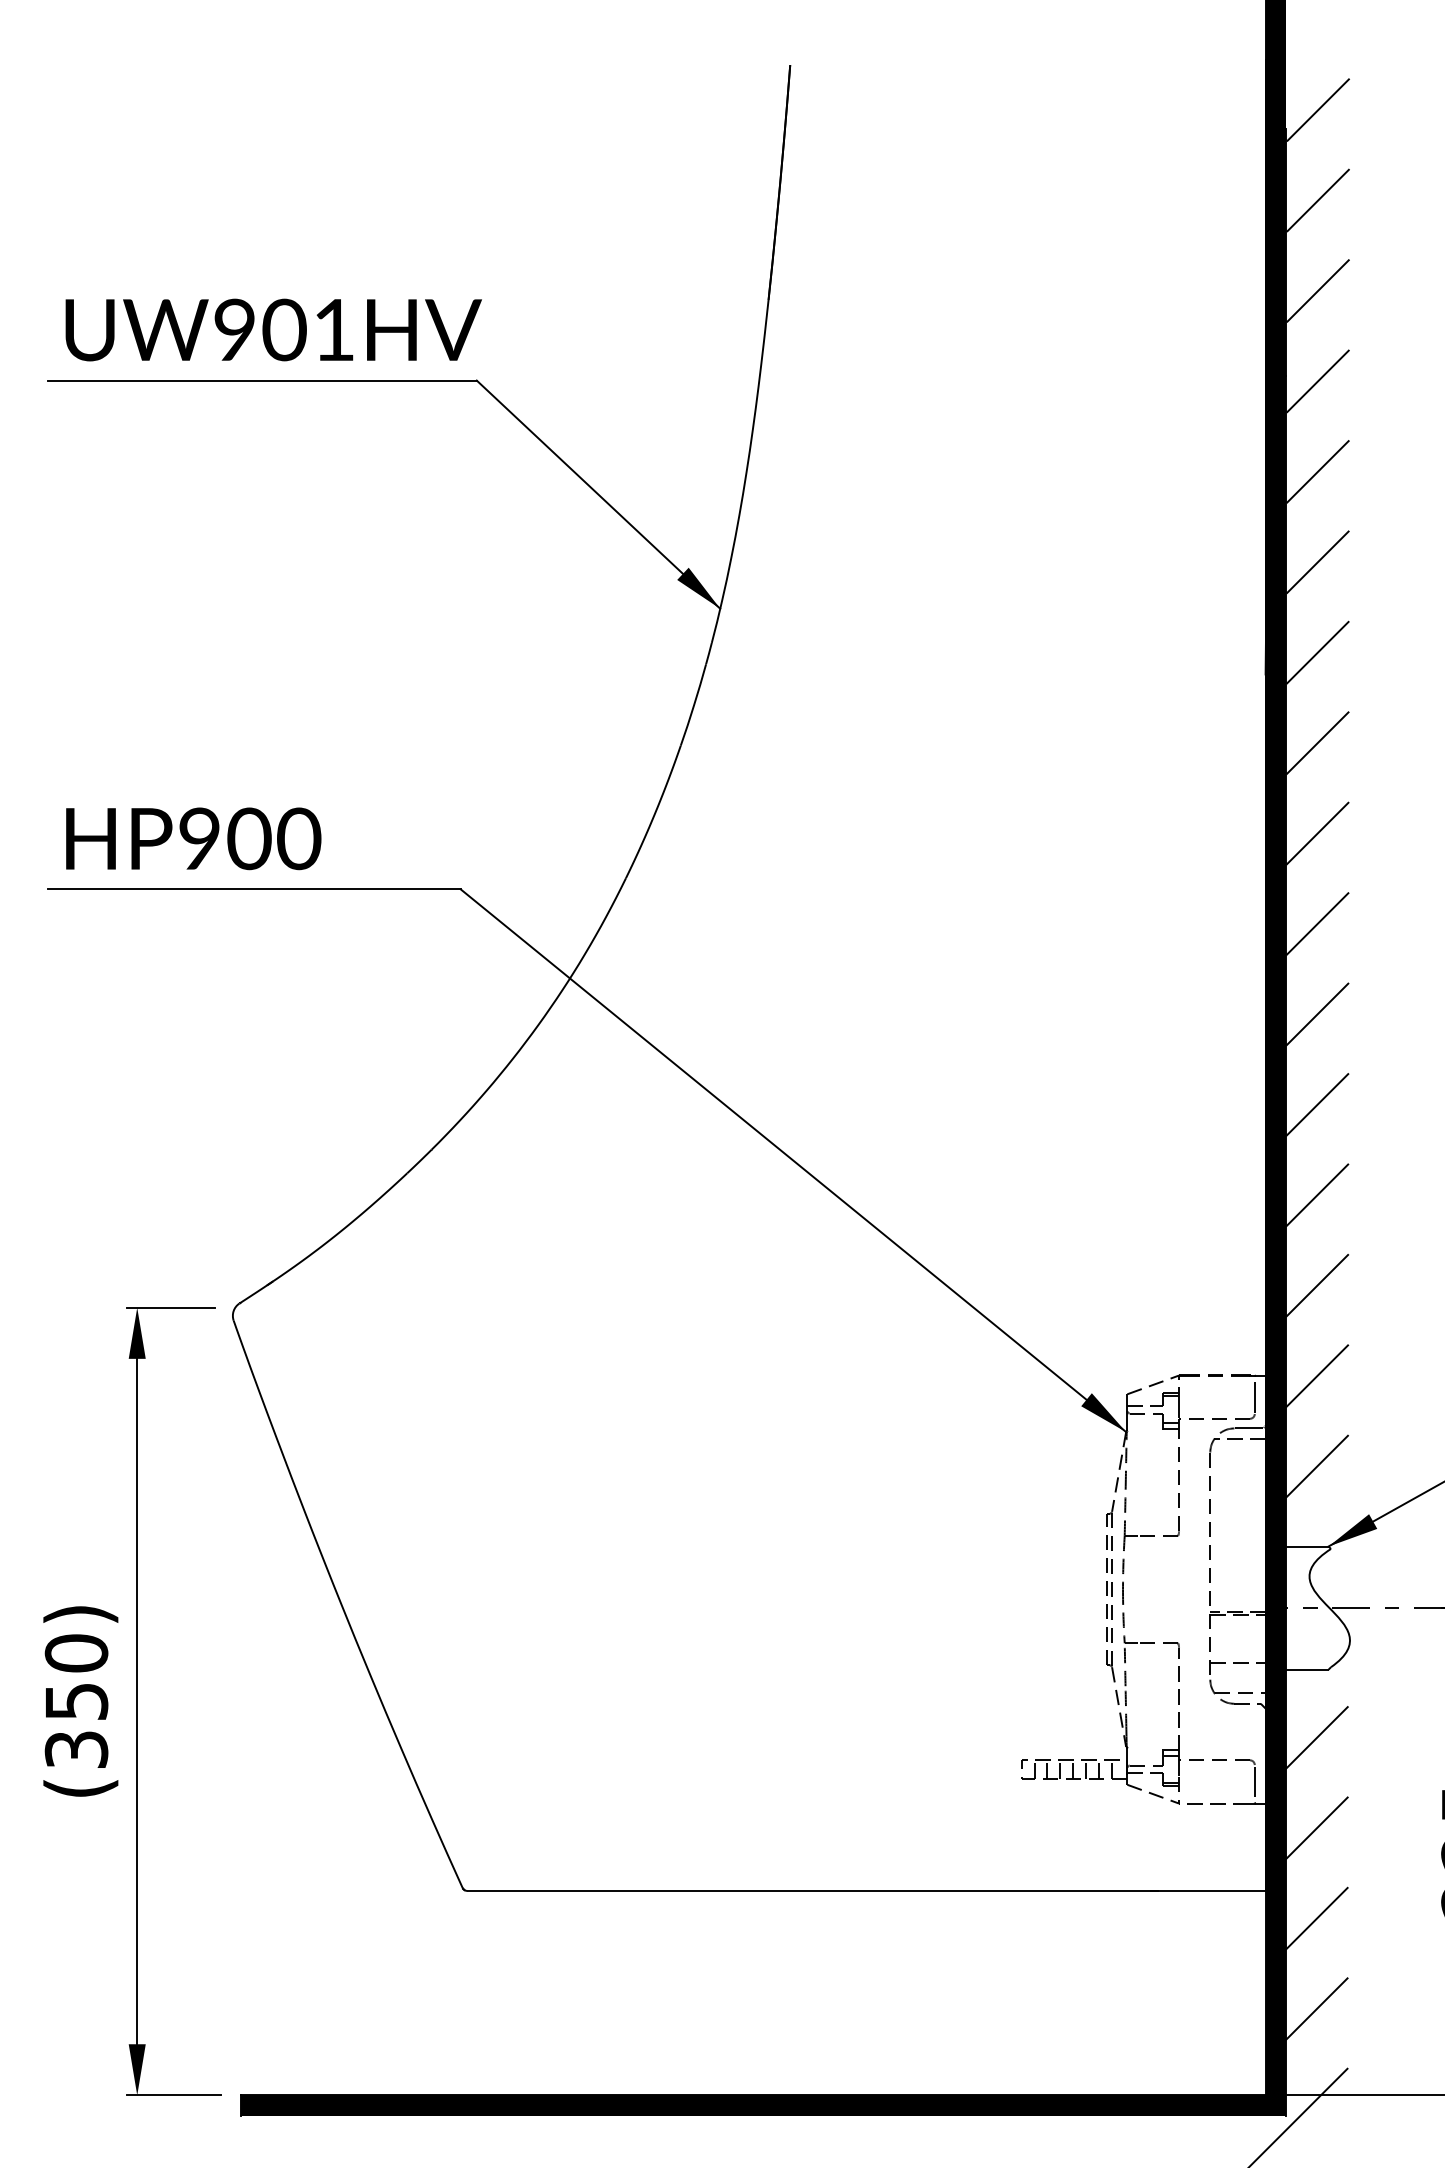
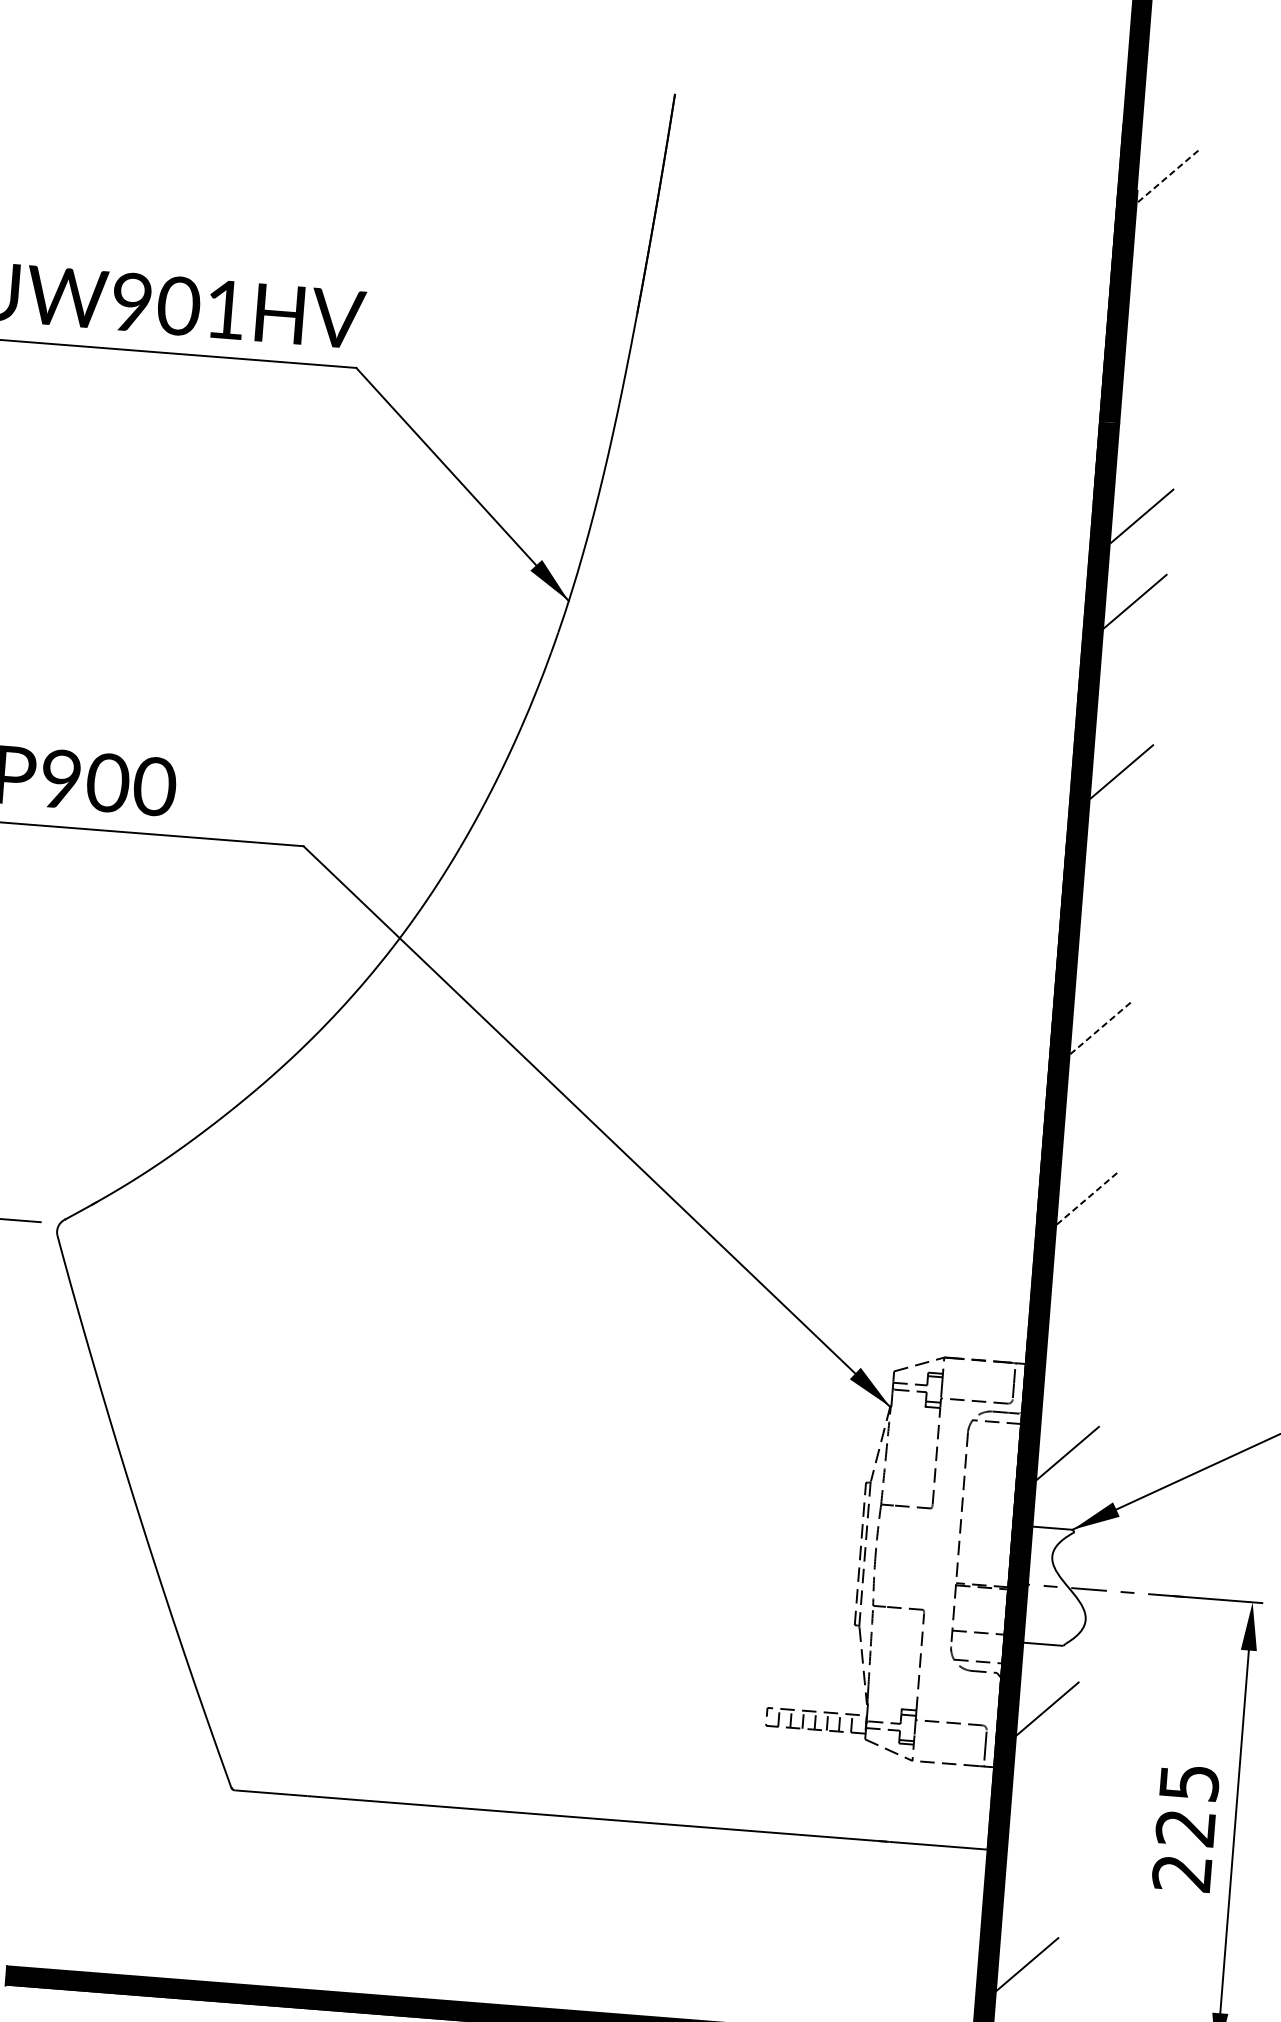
line: (1318, 109) -> (1169, 174), solid -> dashed
line: (1317, 200) -> (1161, 260), removed
line: (1317, 290) -> (1155, 345), removed
line: (1317, 381) -> (1148, 431), removed
line: (1317, 652) -> (1128, 686), removed
line: (1317, 833) -> (1114, 857), removed
line: (1317, 923) -> (1108, 941), removed
line: (1317, 1014) -> (1101, 1027), solid -> dashed
line: (1317, 1104) -> (1094, 1112), removed
line: (1317, 1194) -> (1088, 1197), solid -> dashed
line: (1317, 1285) -> (1081, 1283), removed
line: (1317, 1375) -> (1074, 1367), removed
line: (1316, 1827) -> (1040, 1793), removed
line: (1316, 1918) -> (1033, 1879), removed

